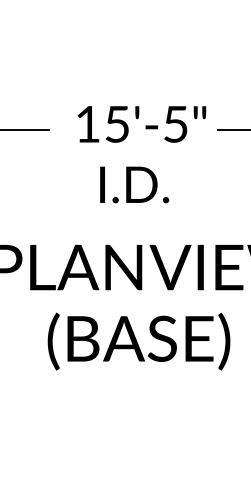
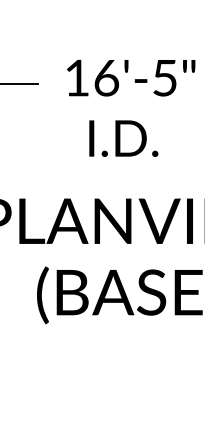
text: (117, 124) -> (106, 78), 15'-5" -> 16'-5"

